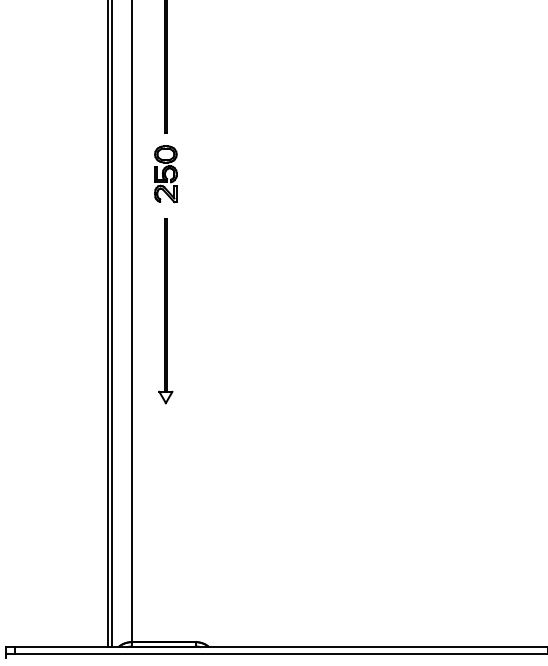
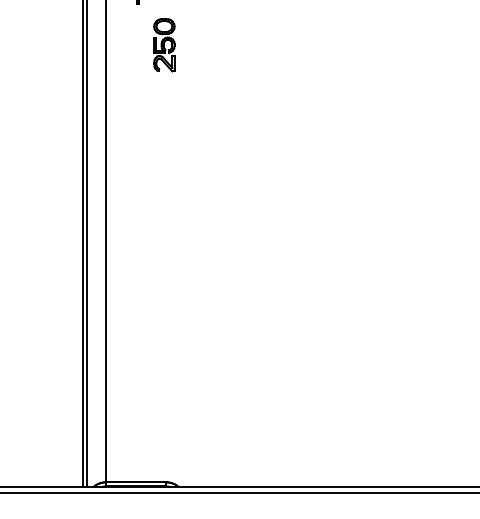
part: (165, 174) -> (164, 45), moved
part: (165, 311) -> (137, 171), removed

